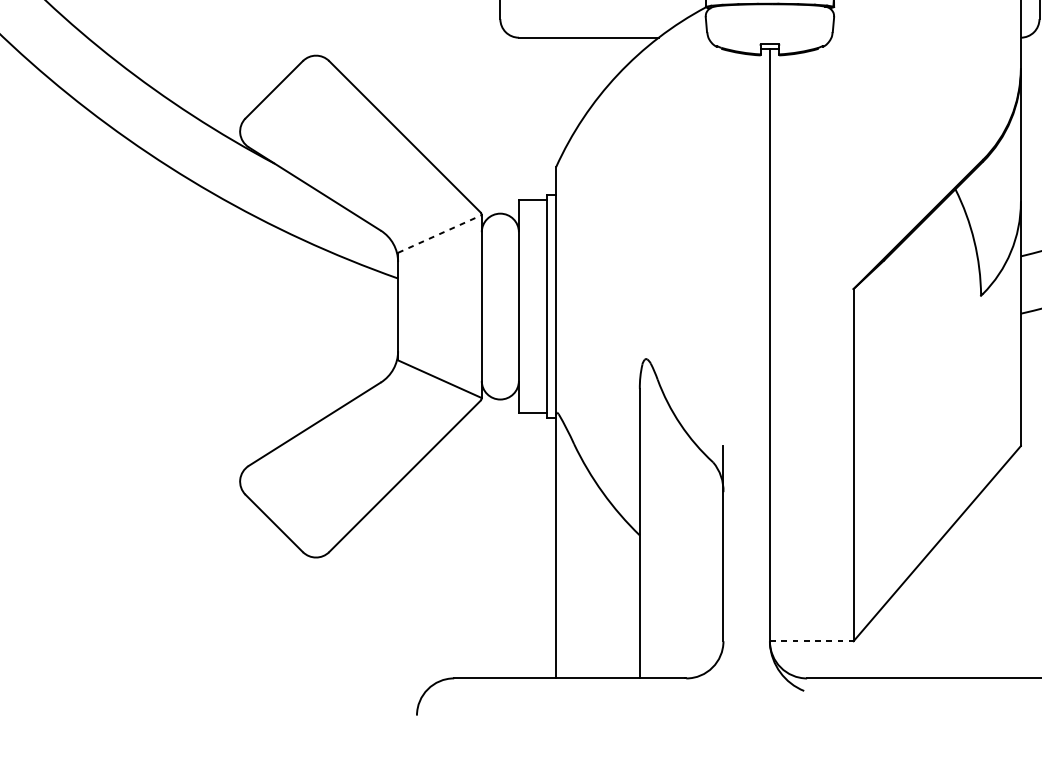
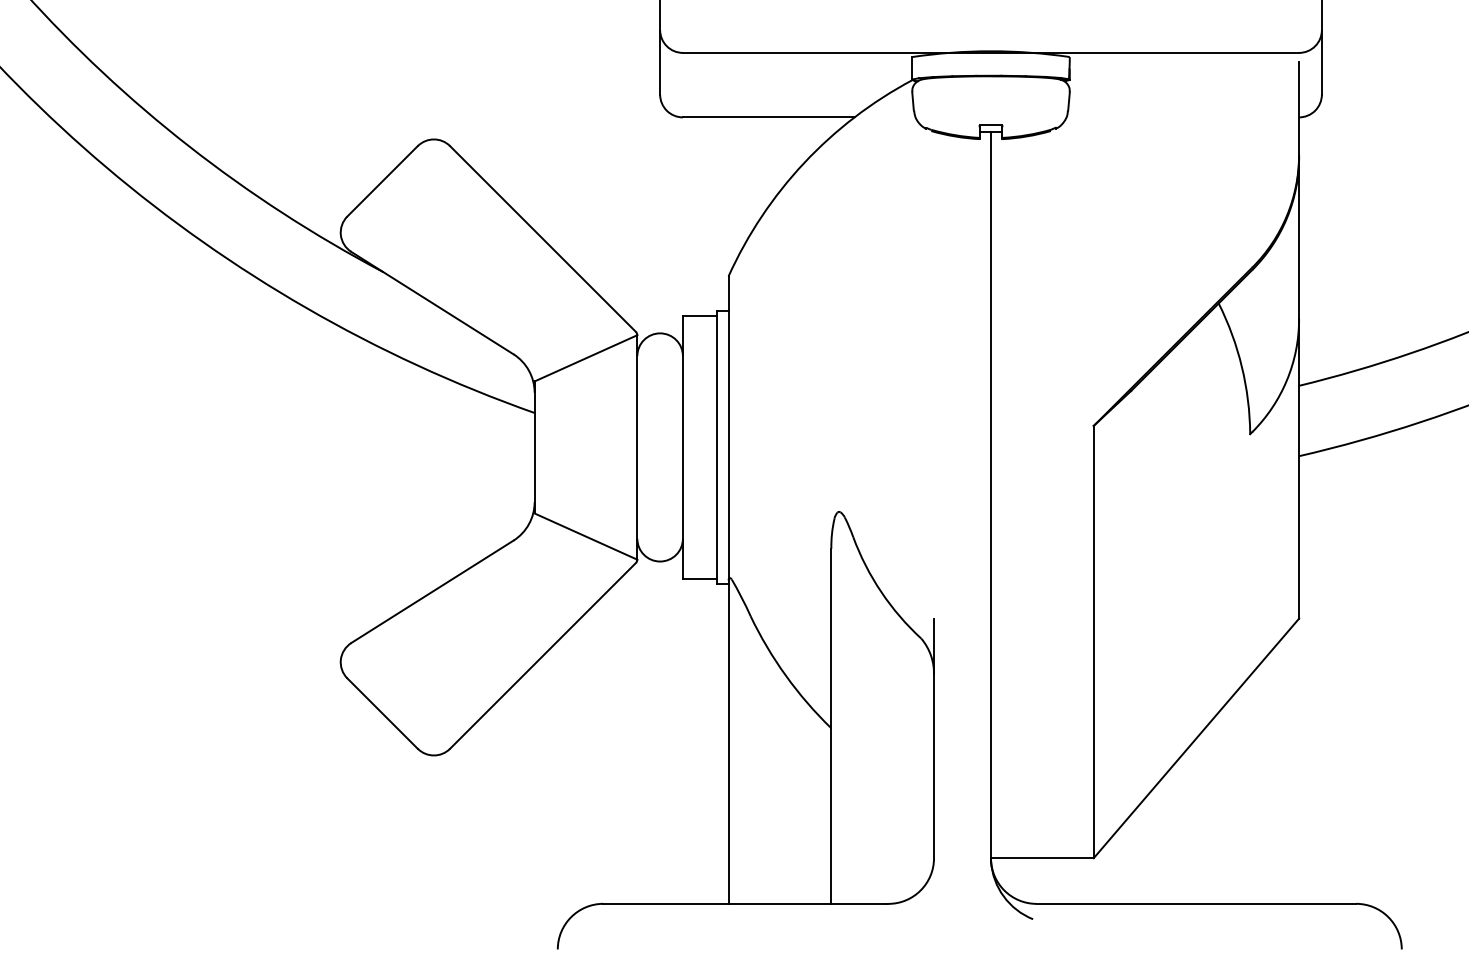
line: (440, 234) -> (586, 358), dashed -> solid
line: (811, 641) -> (1042, 858), dashed -> solid

